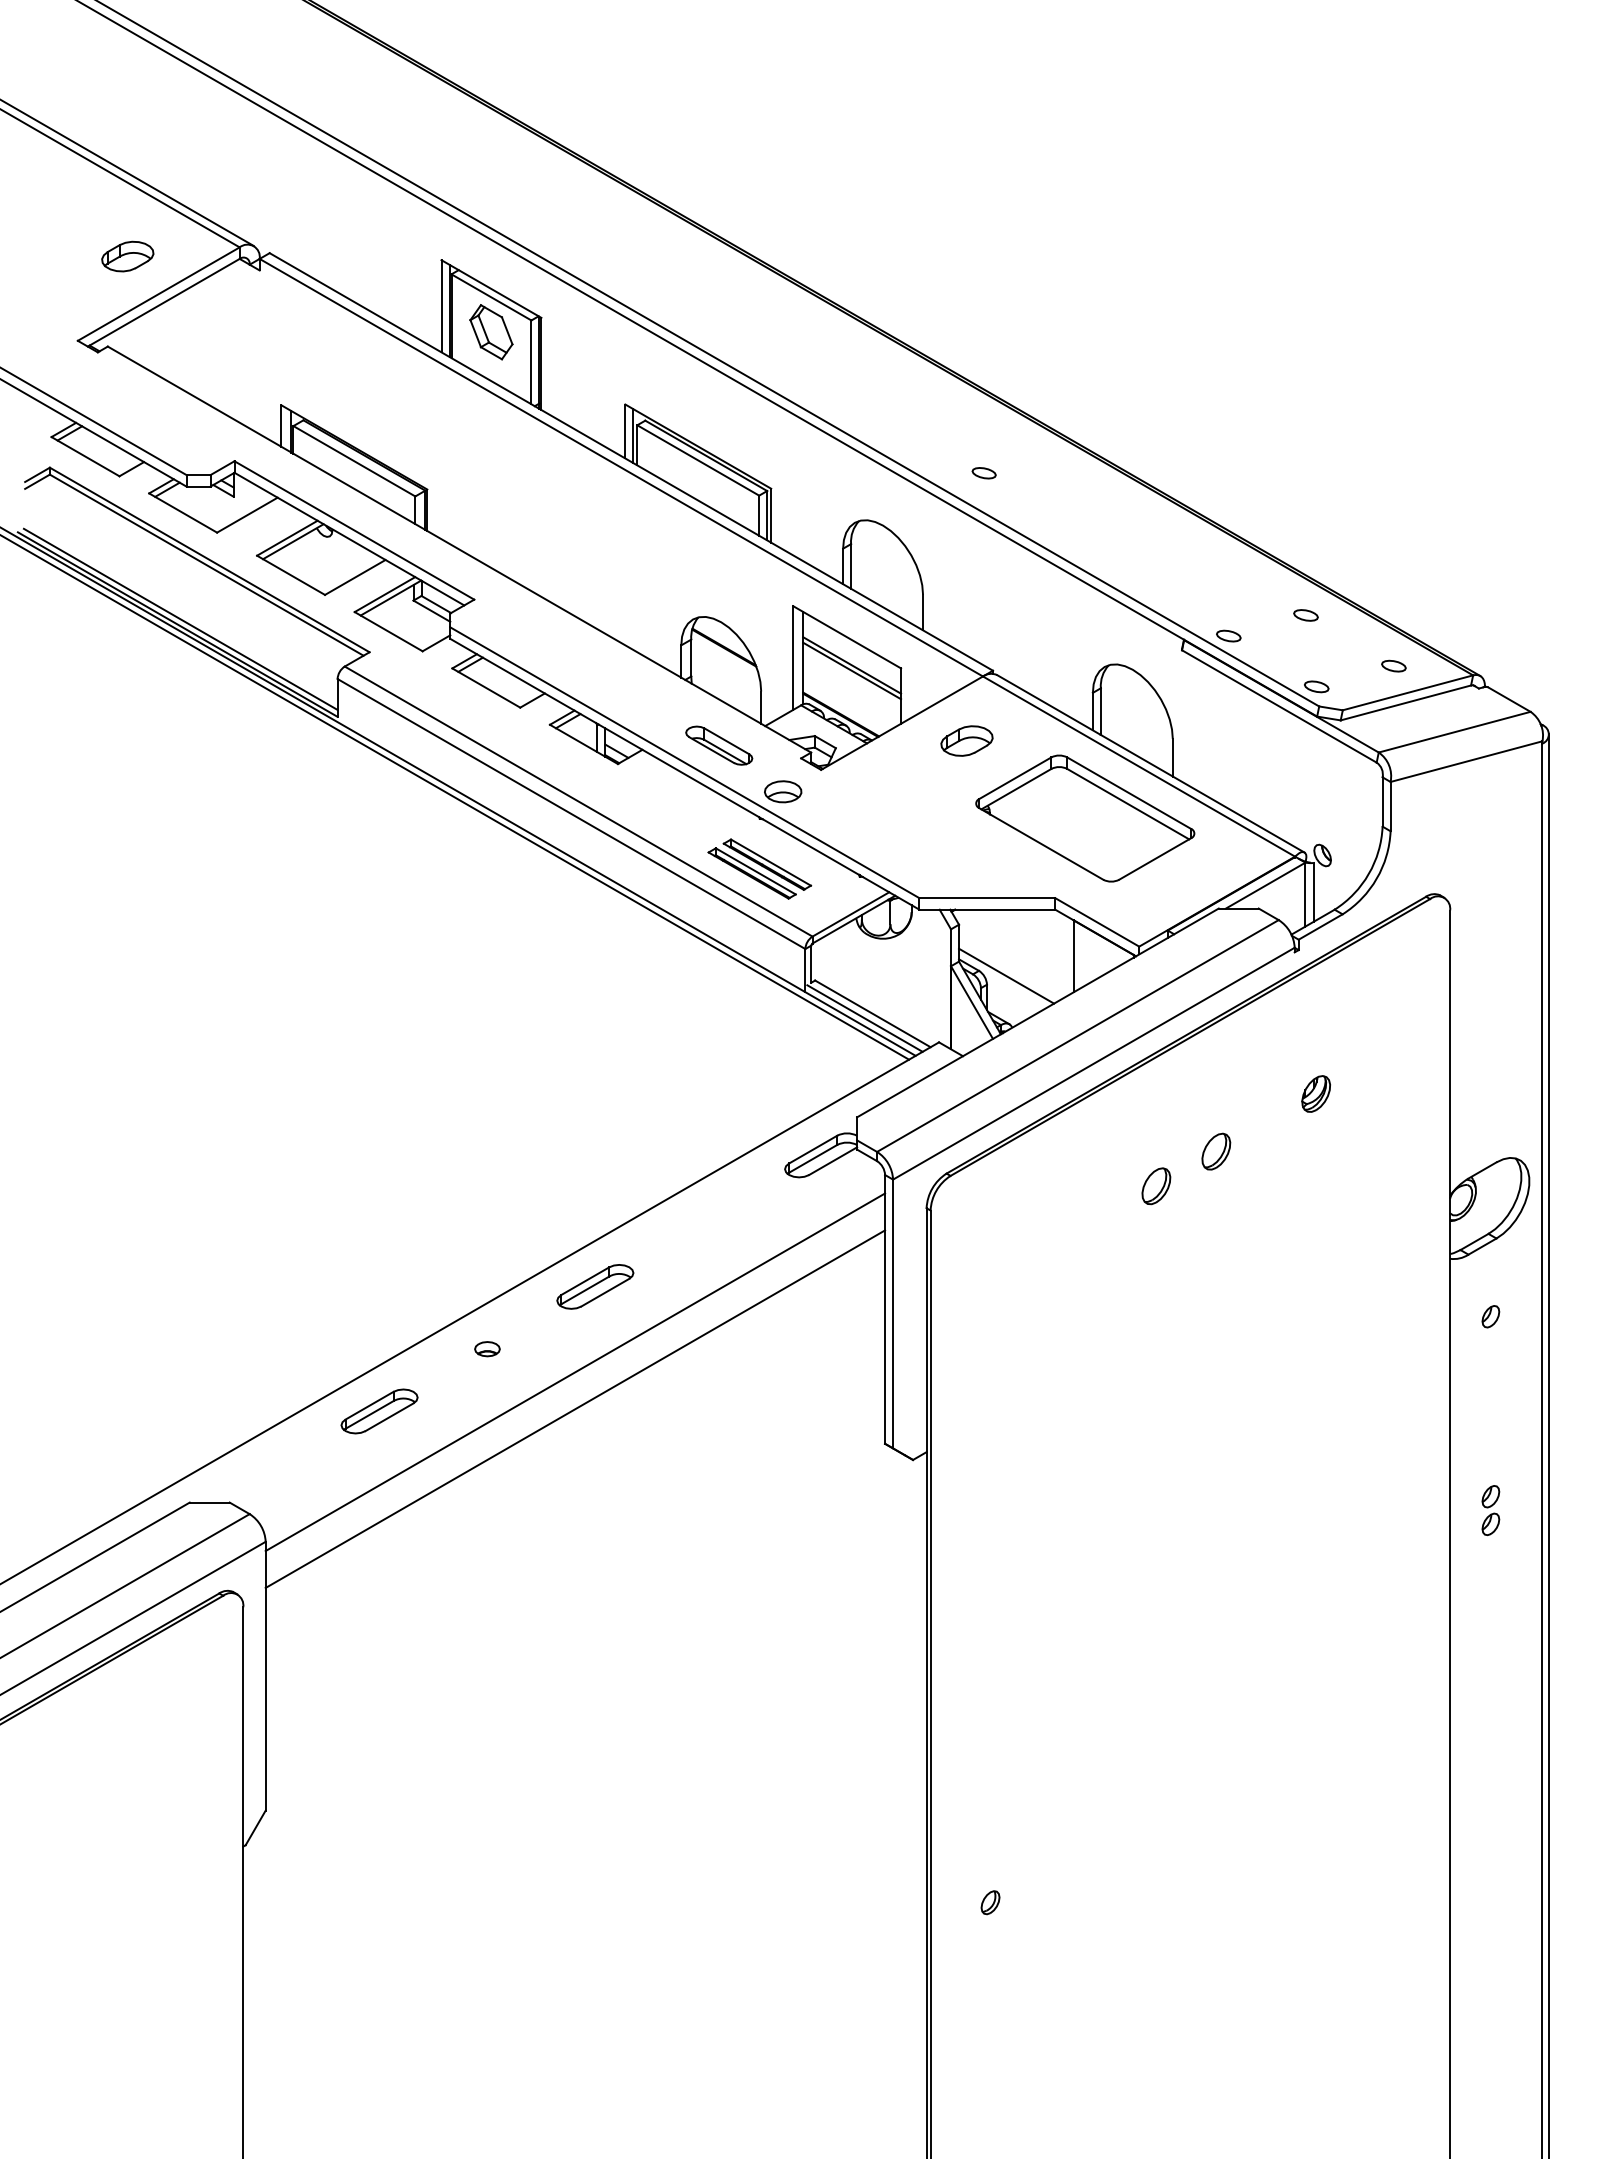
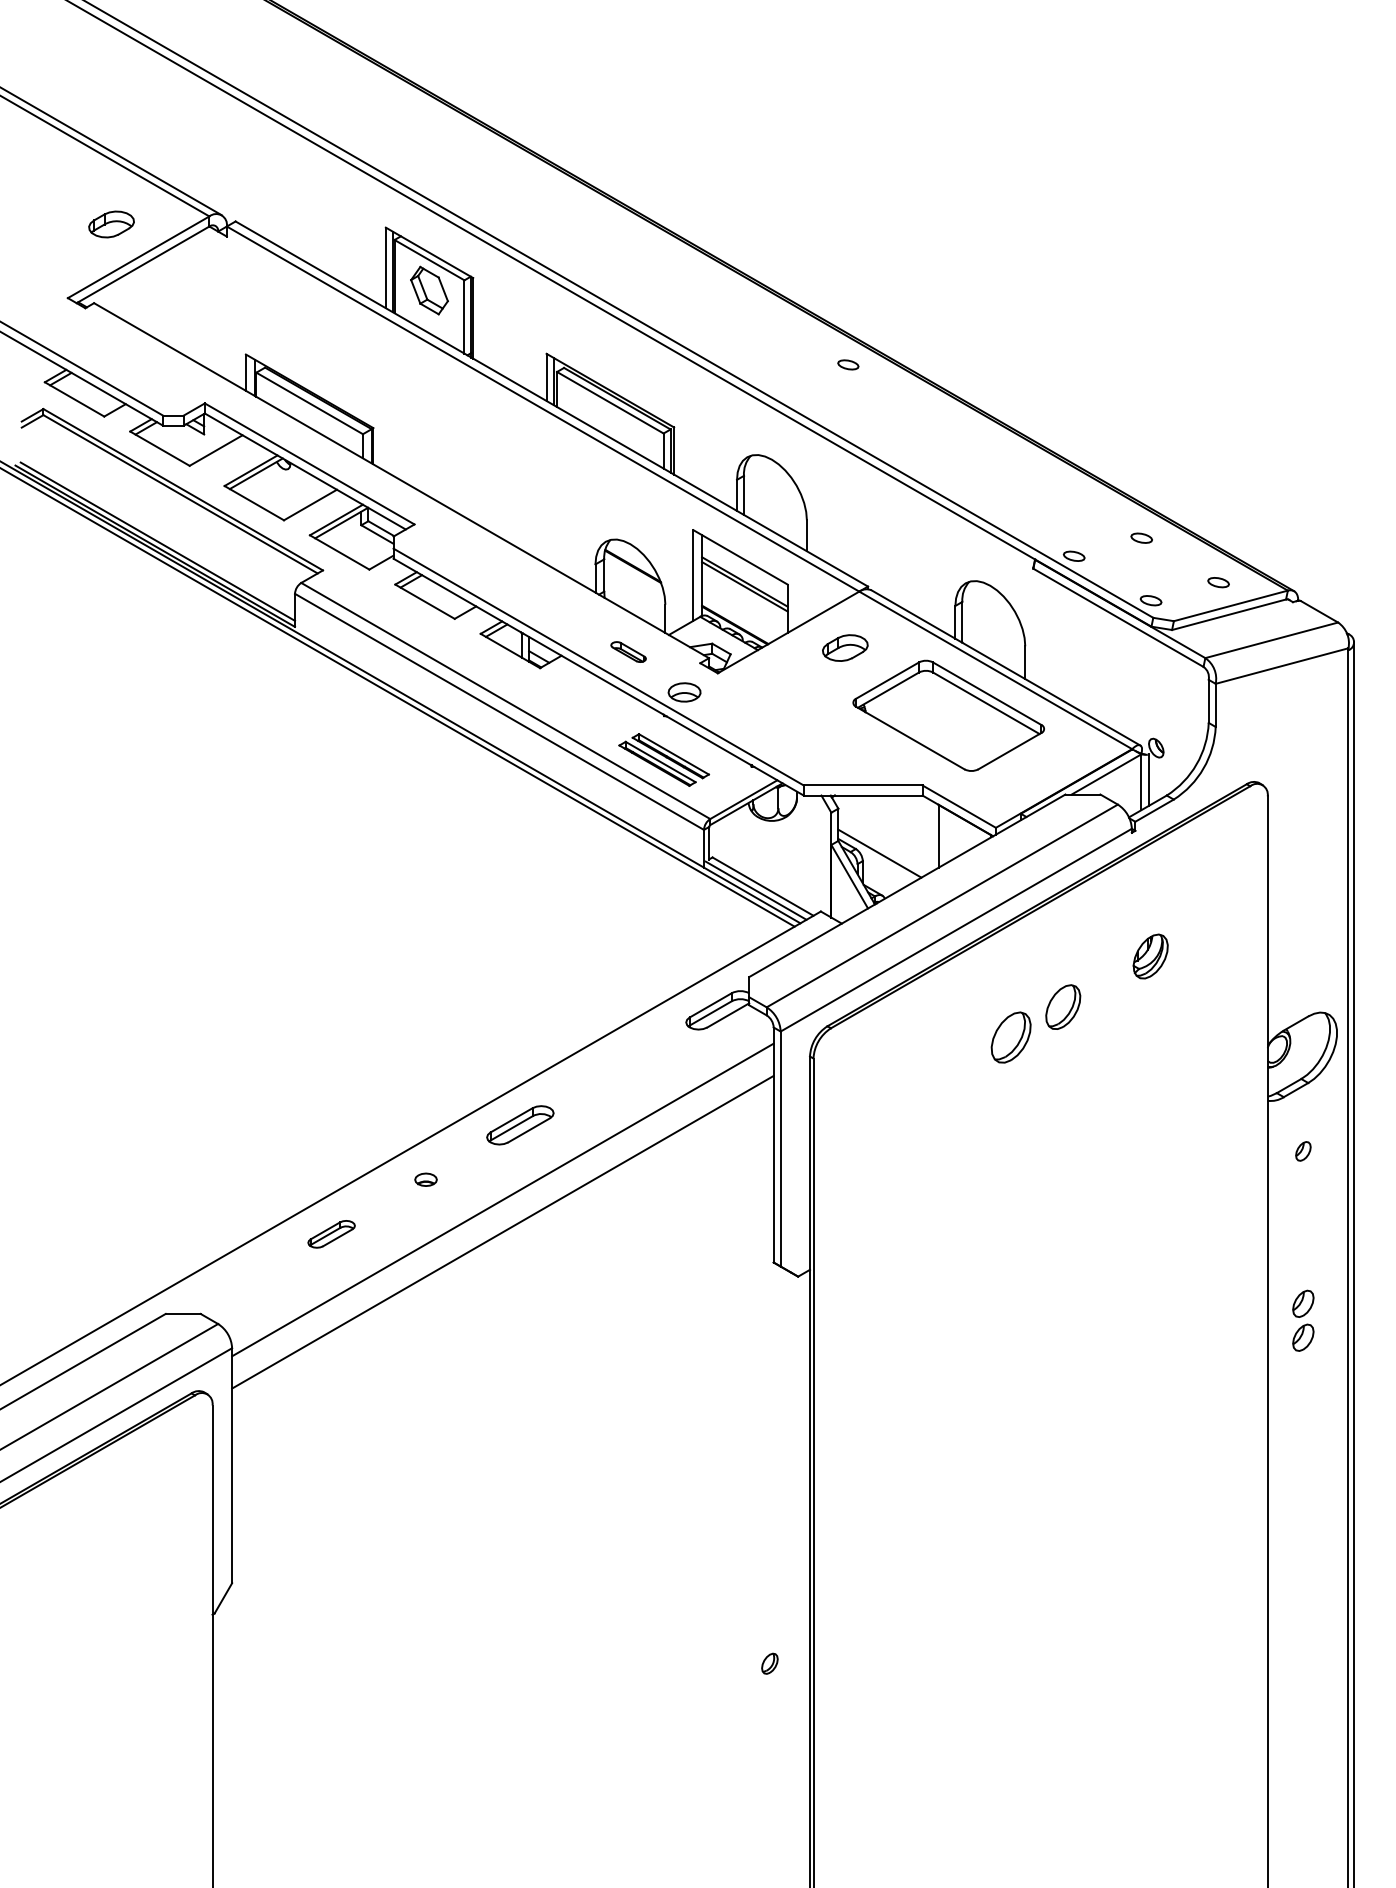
part: (984, 472) -> (848, 364), moved
part: (719, 744) -> (628, 651), size x0.6
part: (1316, 1093) -> (1150, 956), size x1.4
part: (1216, 1150) -> (1063, 1006), size x1.4
part: (1155, 1185) -> (1010, 1036), size x1.6
part: (379, 1411) -> (331, 1234), size x0.7
part: (1491, 1510) -> (1303, 1320), size x1.4
part: (990, 1902) -> (769, 1663), moved

